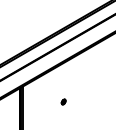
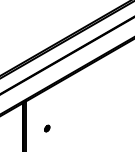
part: (63, 101) -> (47, 127), moved

